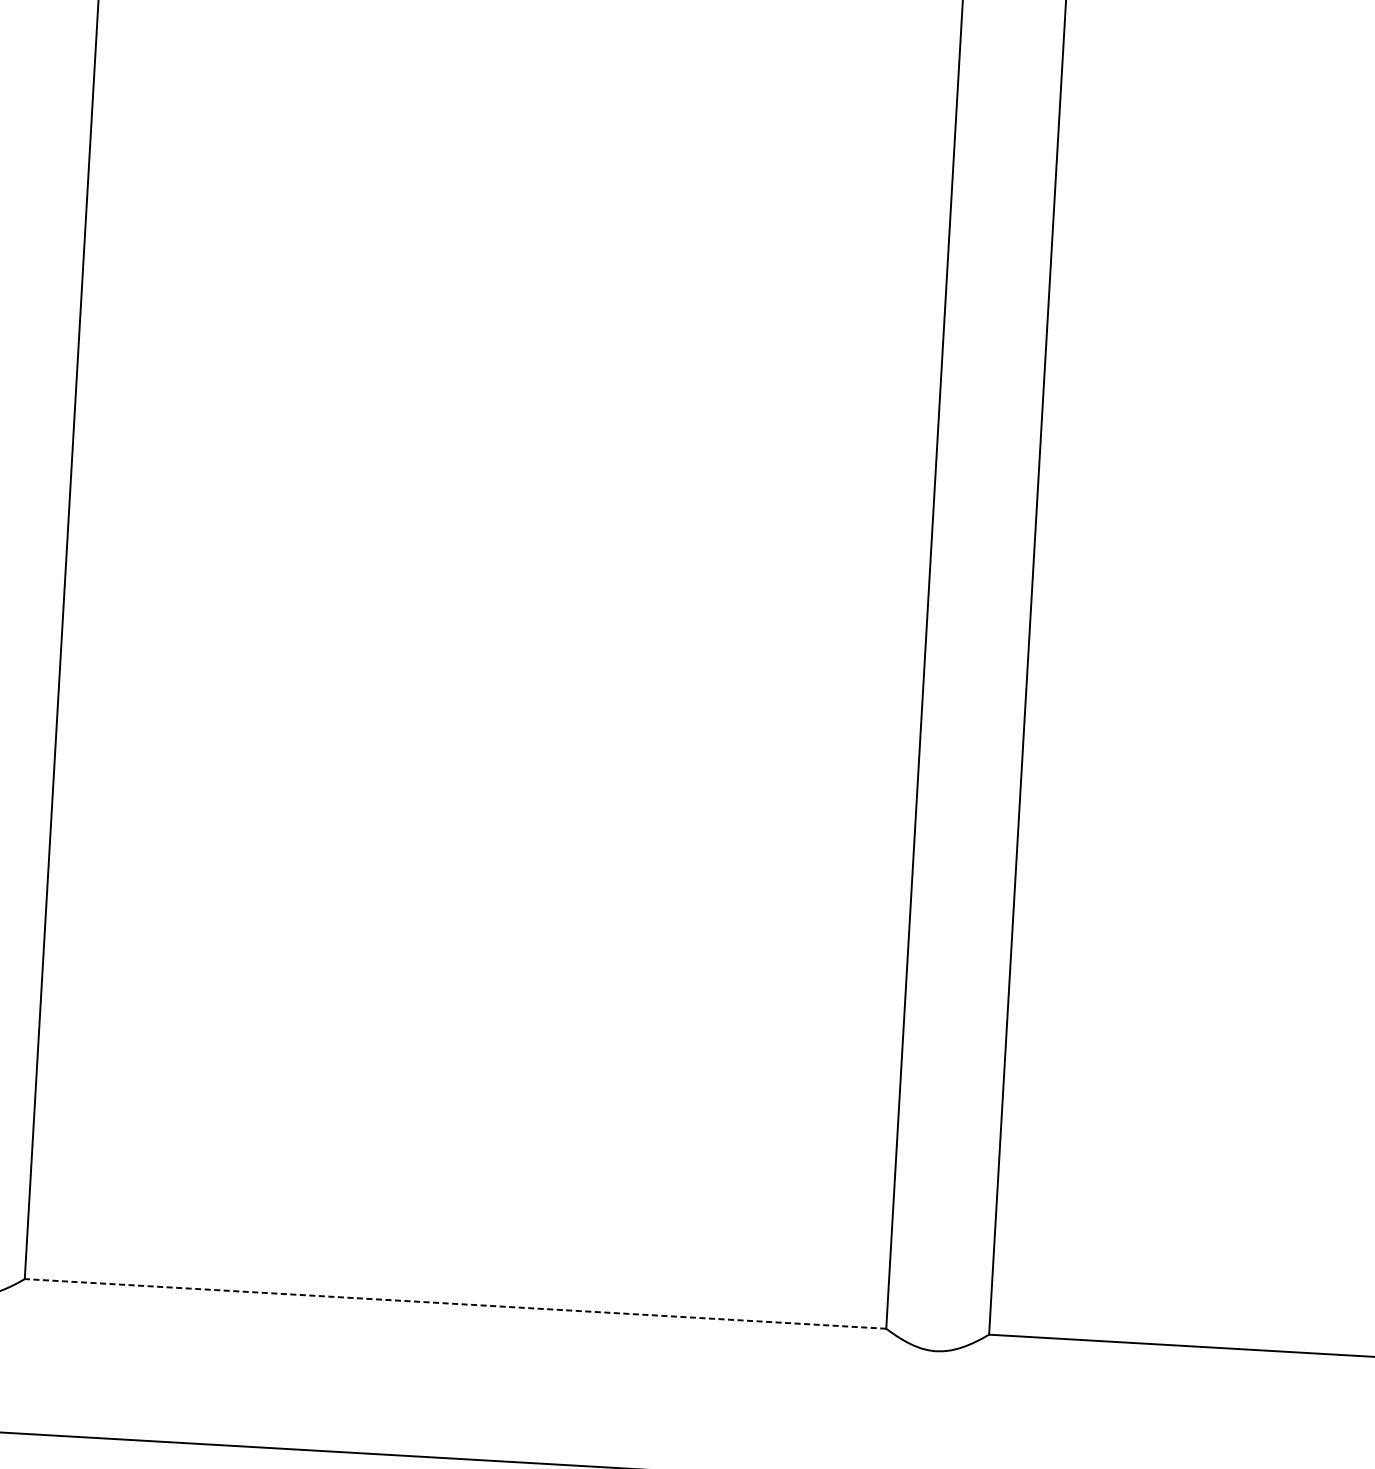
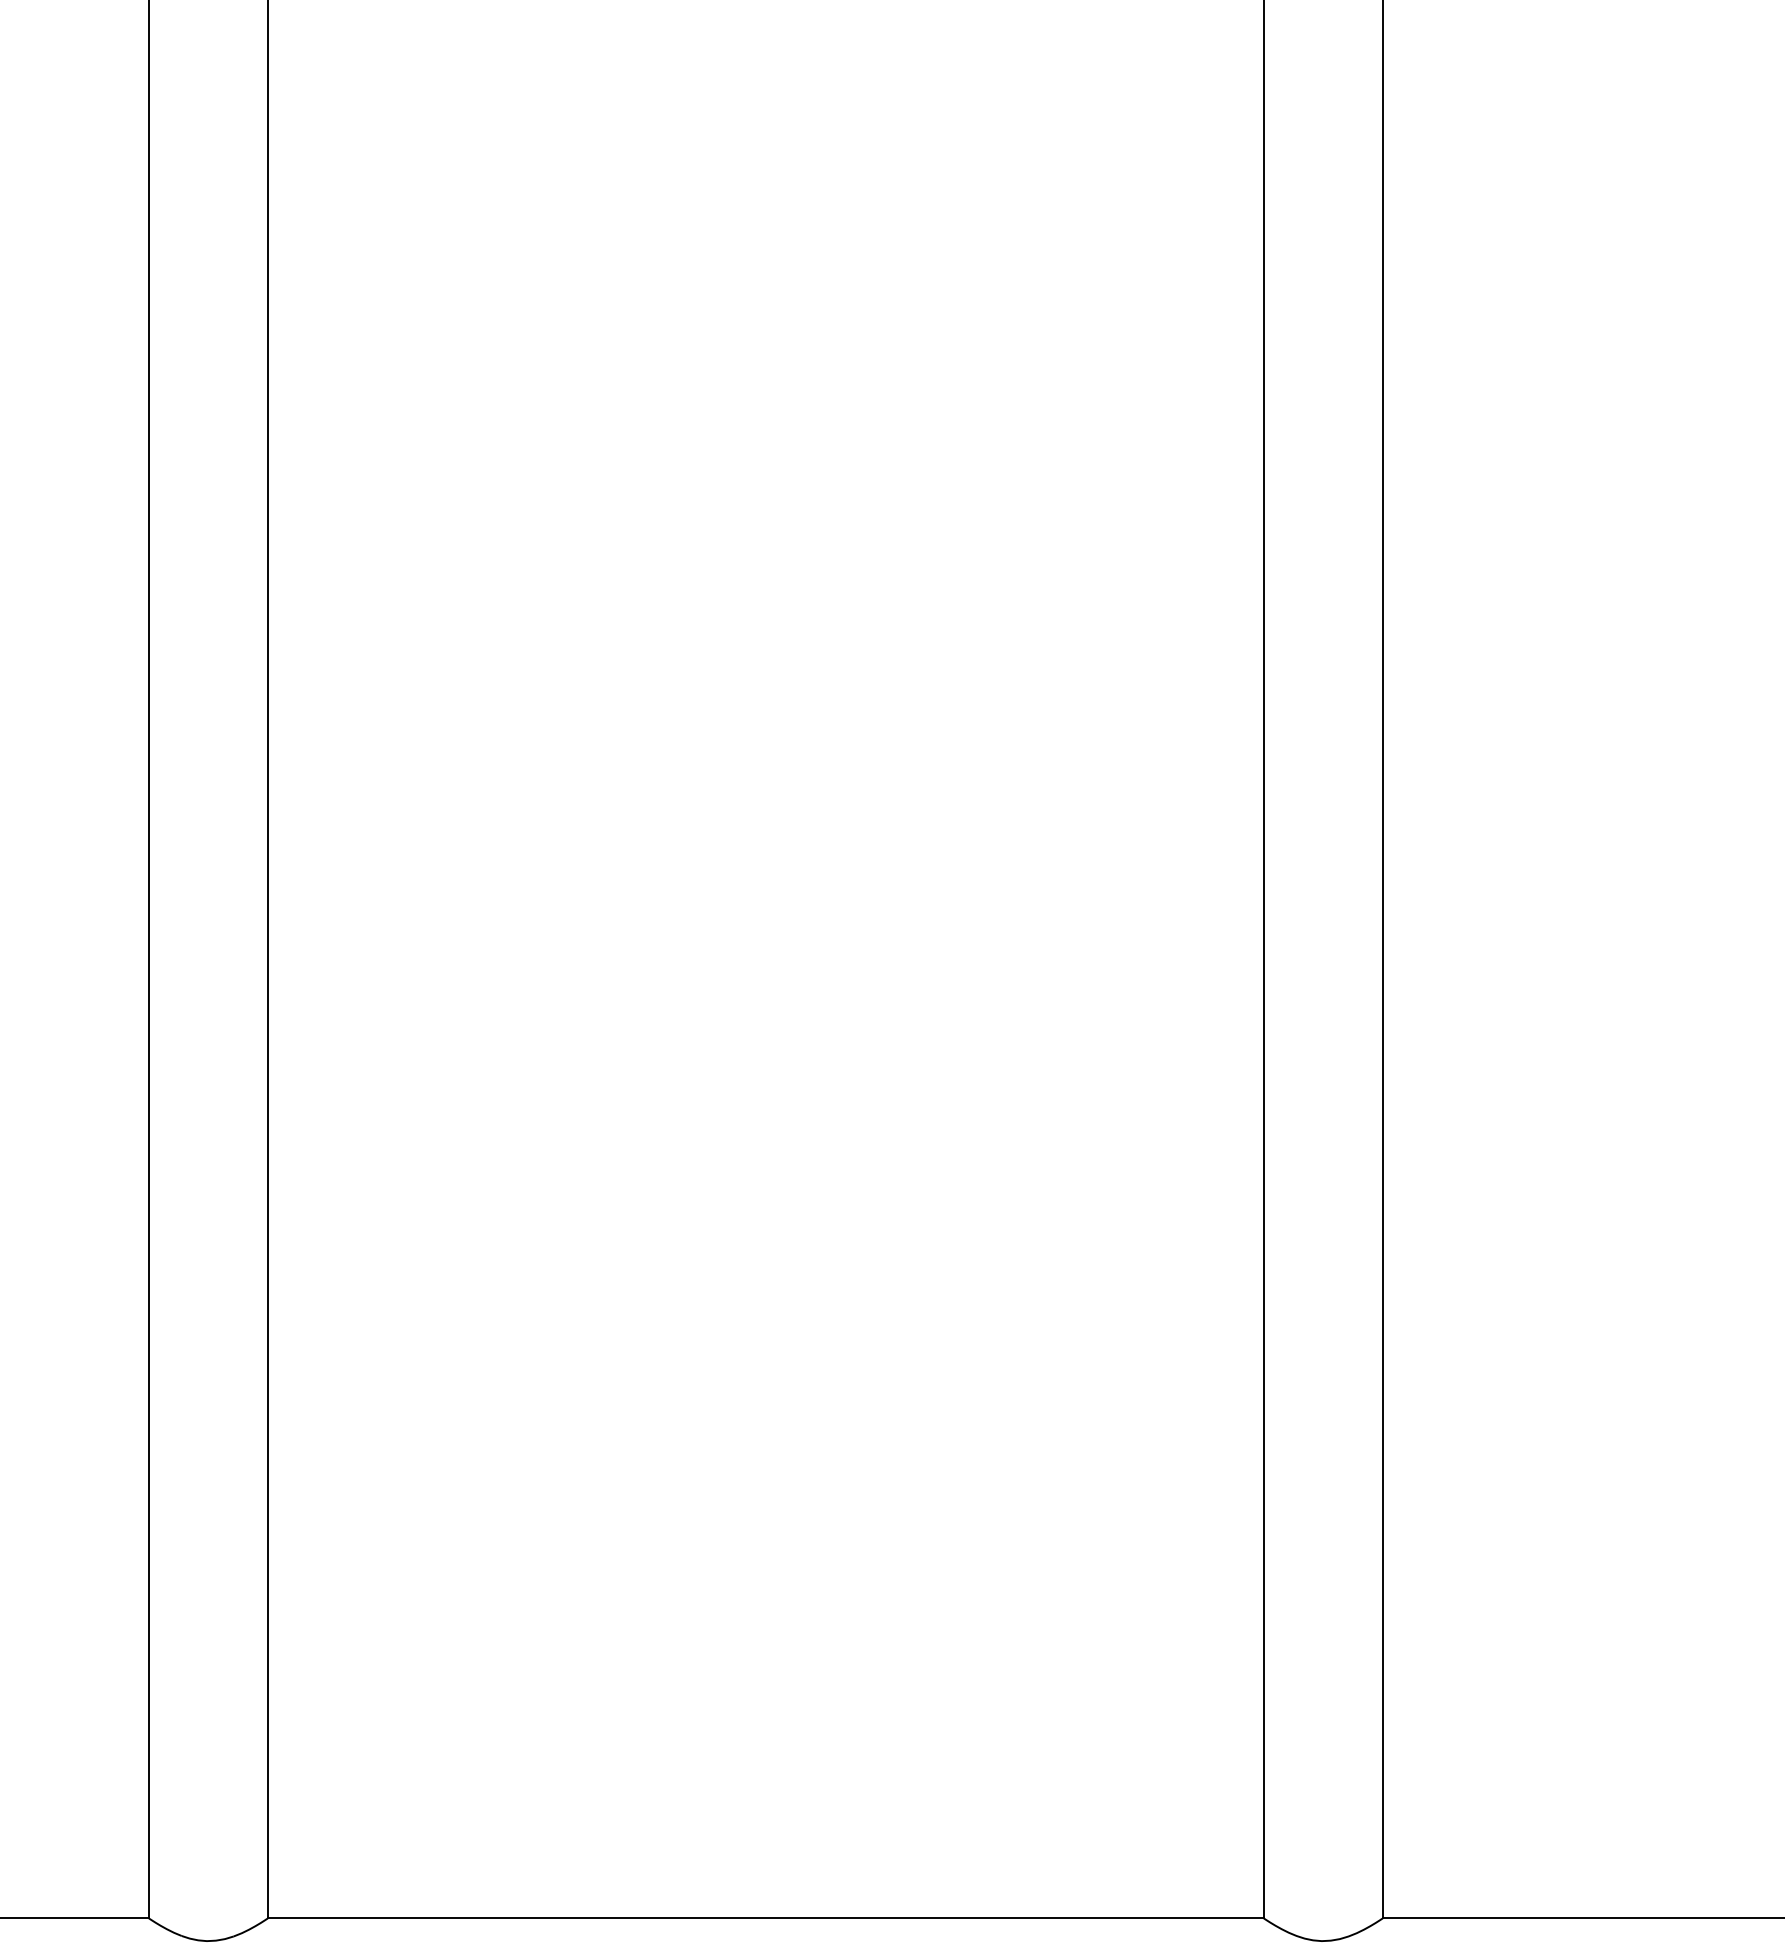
line: (455, 1303) -> (765, 1918), dashed -> solid

